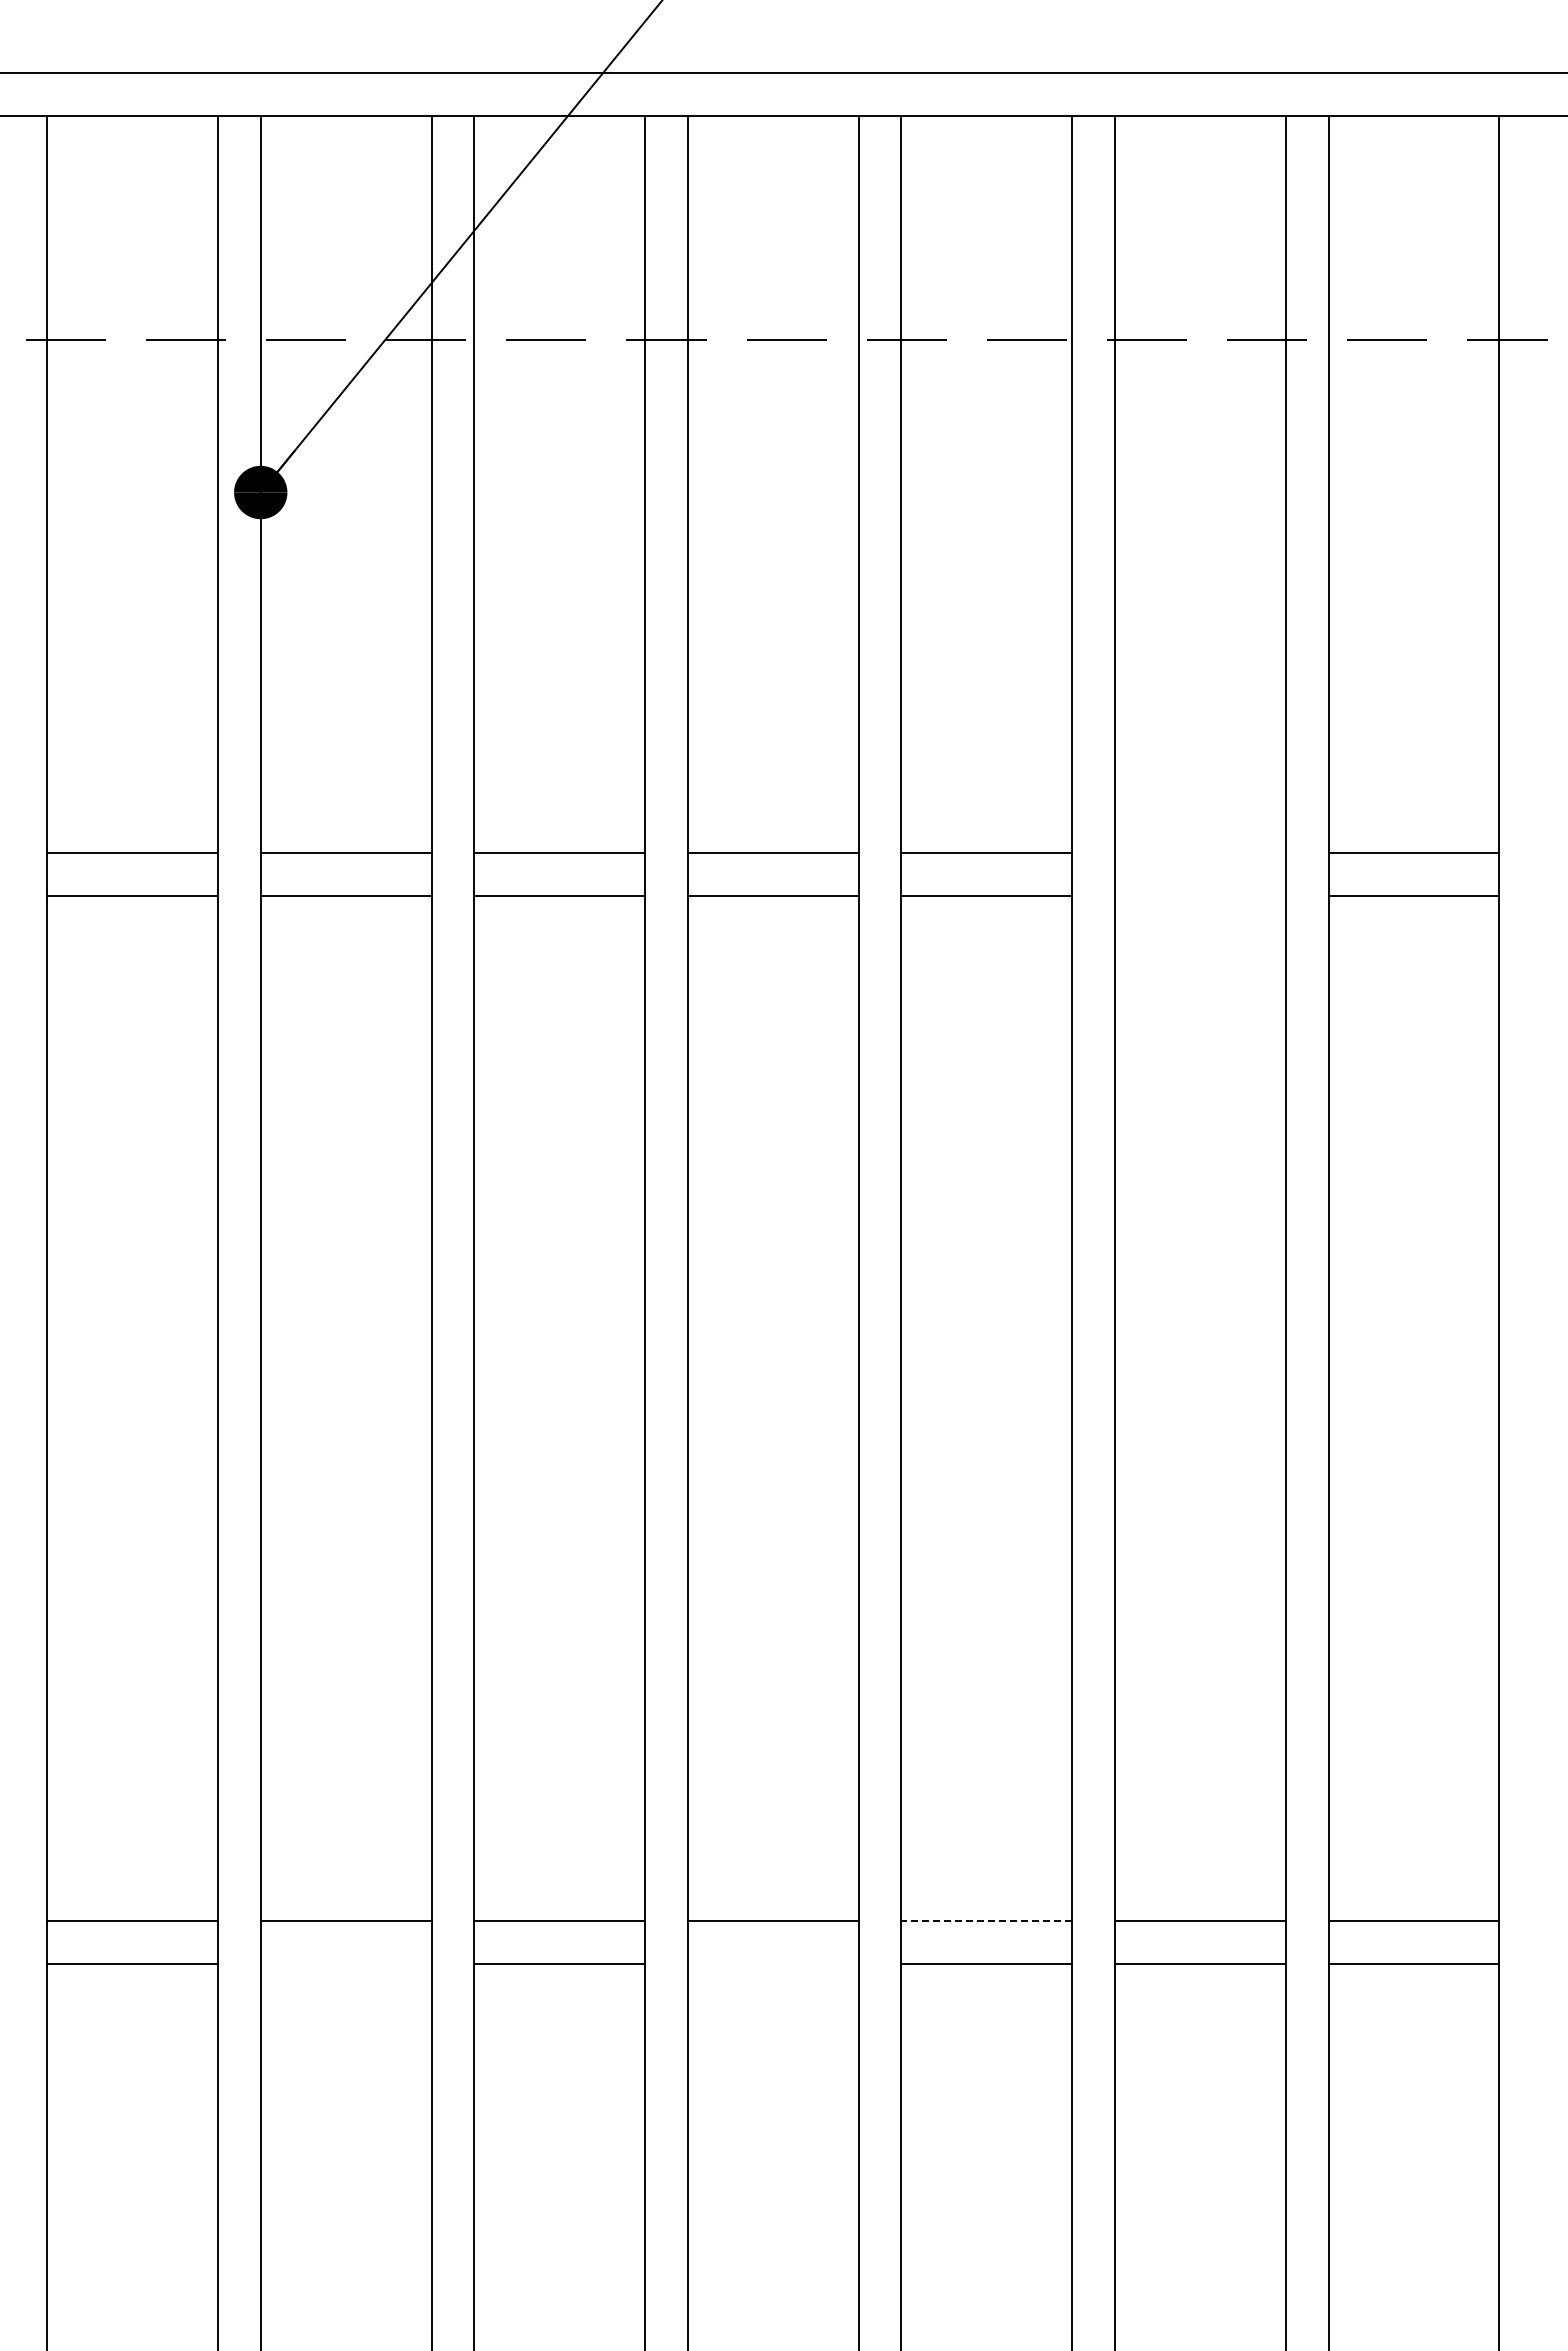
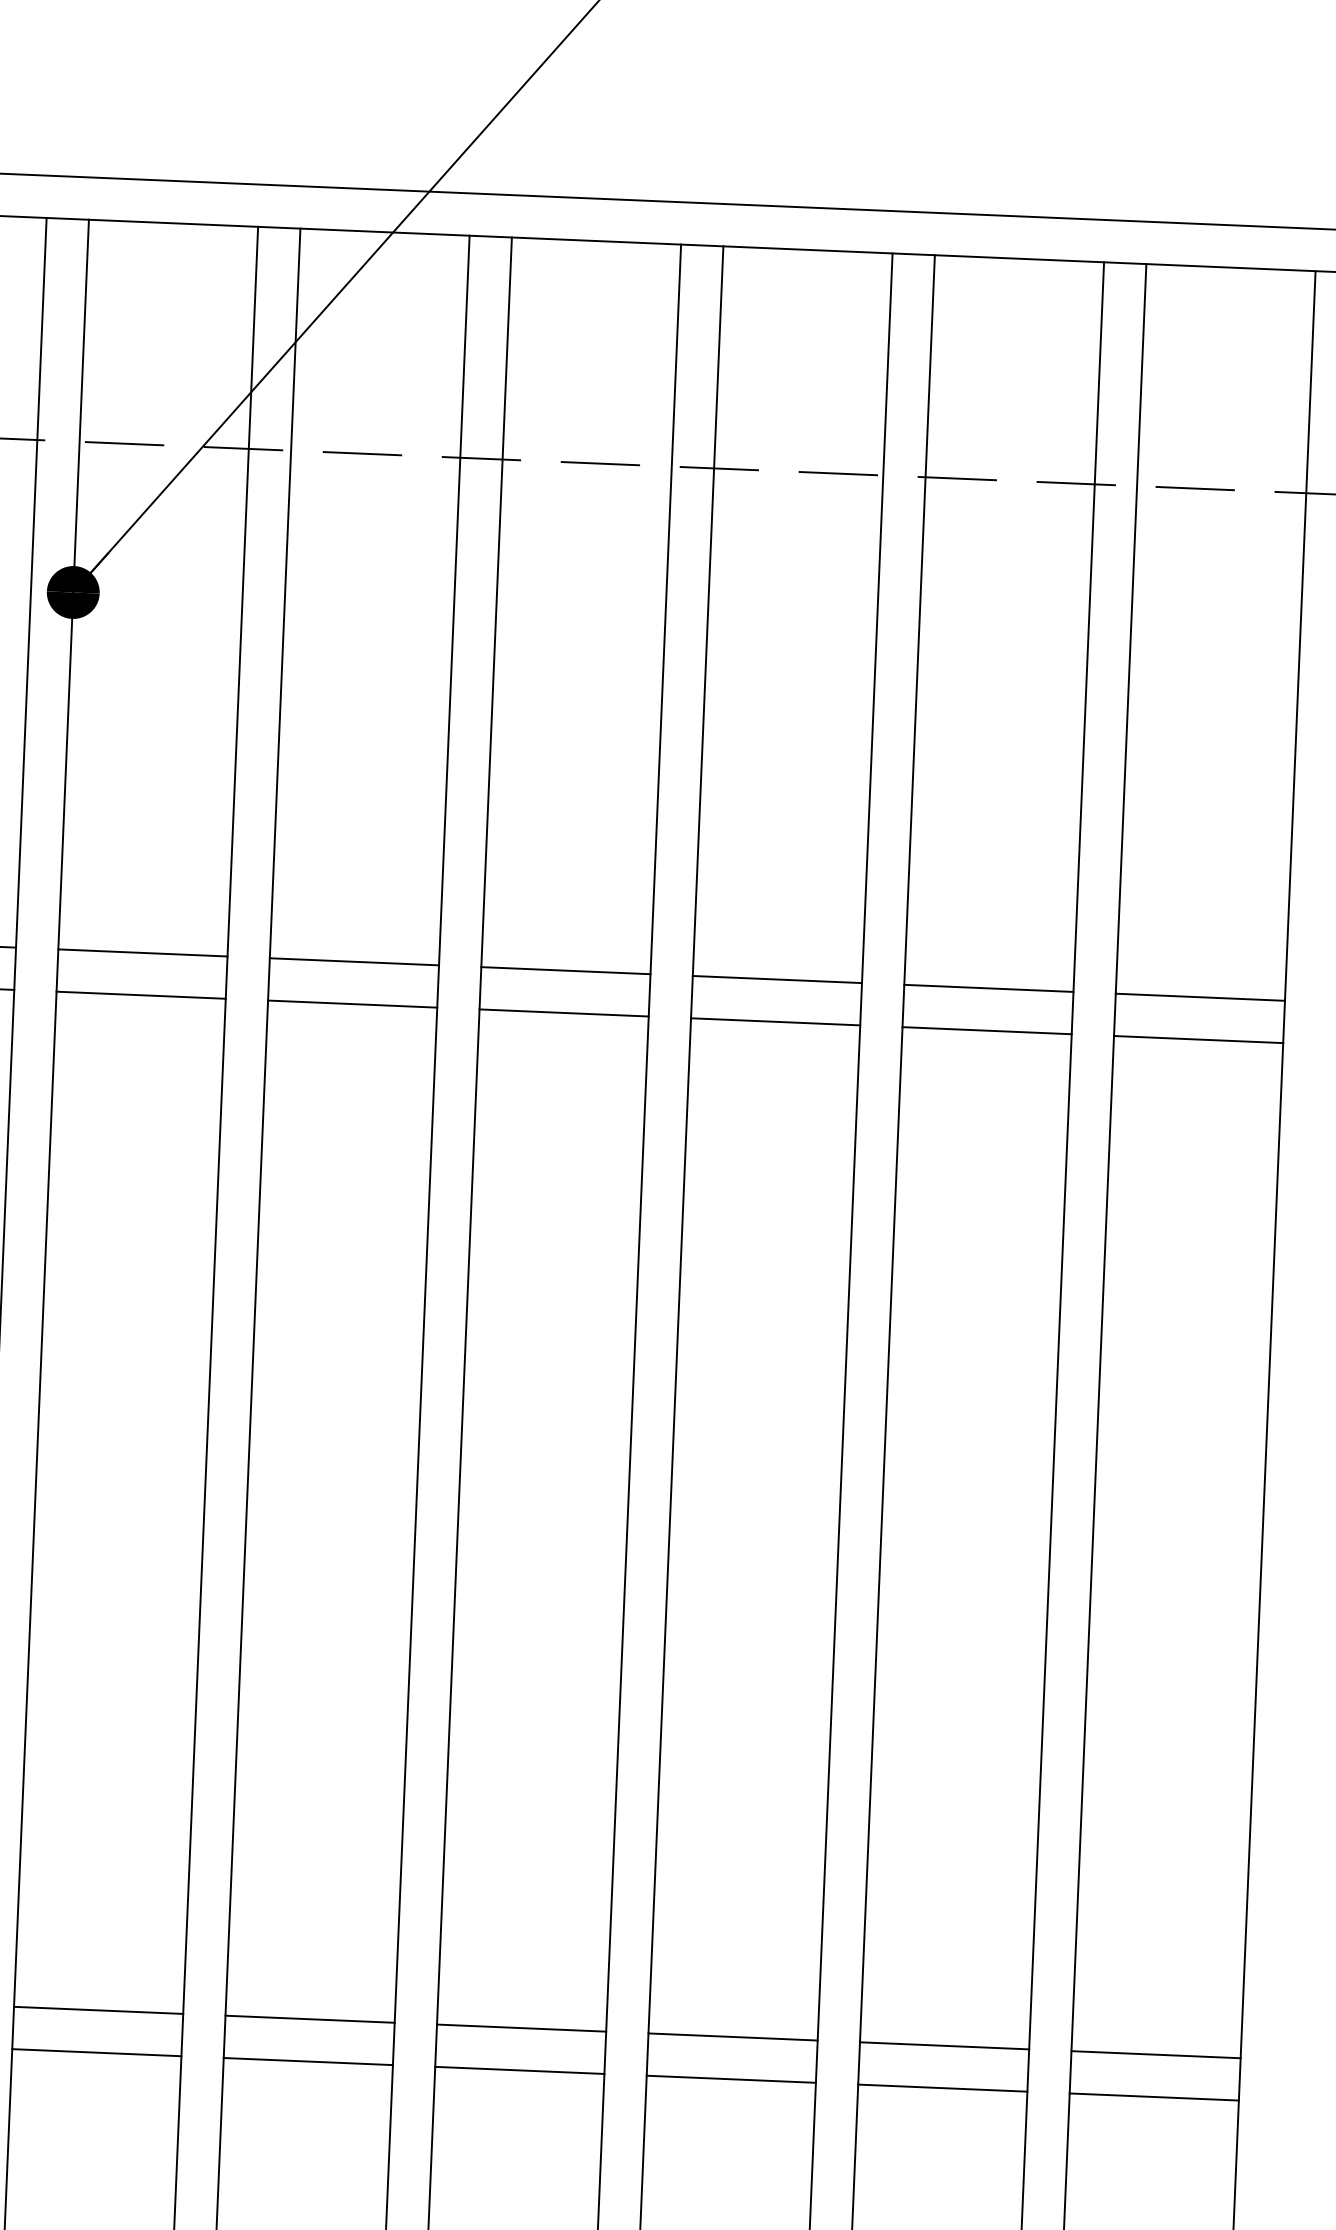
line: (1200, 852) -> (988, 987), added
line: (1200, 895) -> (987, 1030), added
line: (986, 1920) -> (732, 2036), dashed -> solid
line: (345, 1963) -> (96, 2052), added
line: (772, 1963) -> (519, 2070), added

